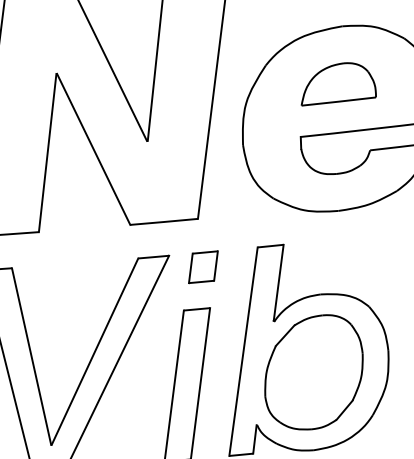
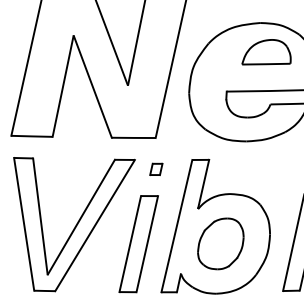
part: (337, 83) -> (266, 52), moved
part: (203, 267) -> (156, 169), size x0.6
part: (313, 372) -> (220, 243), size x0.7

